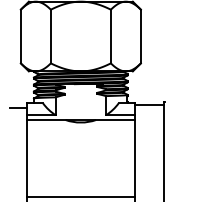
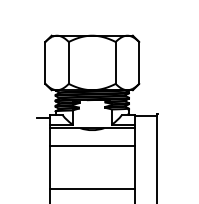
line: (81, 142) -> (92, 145), added

